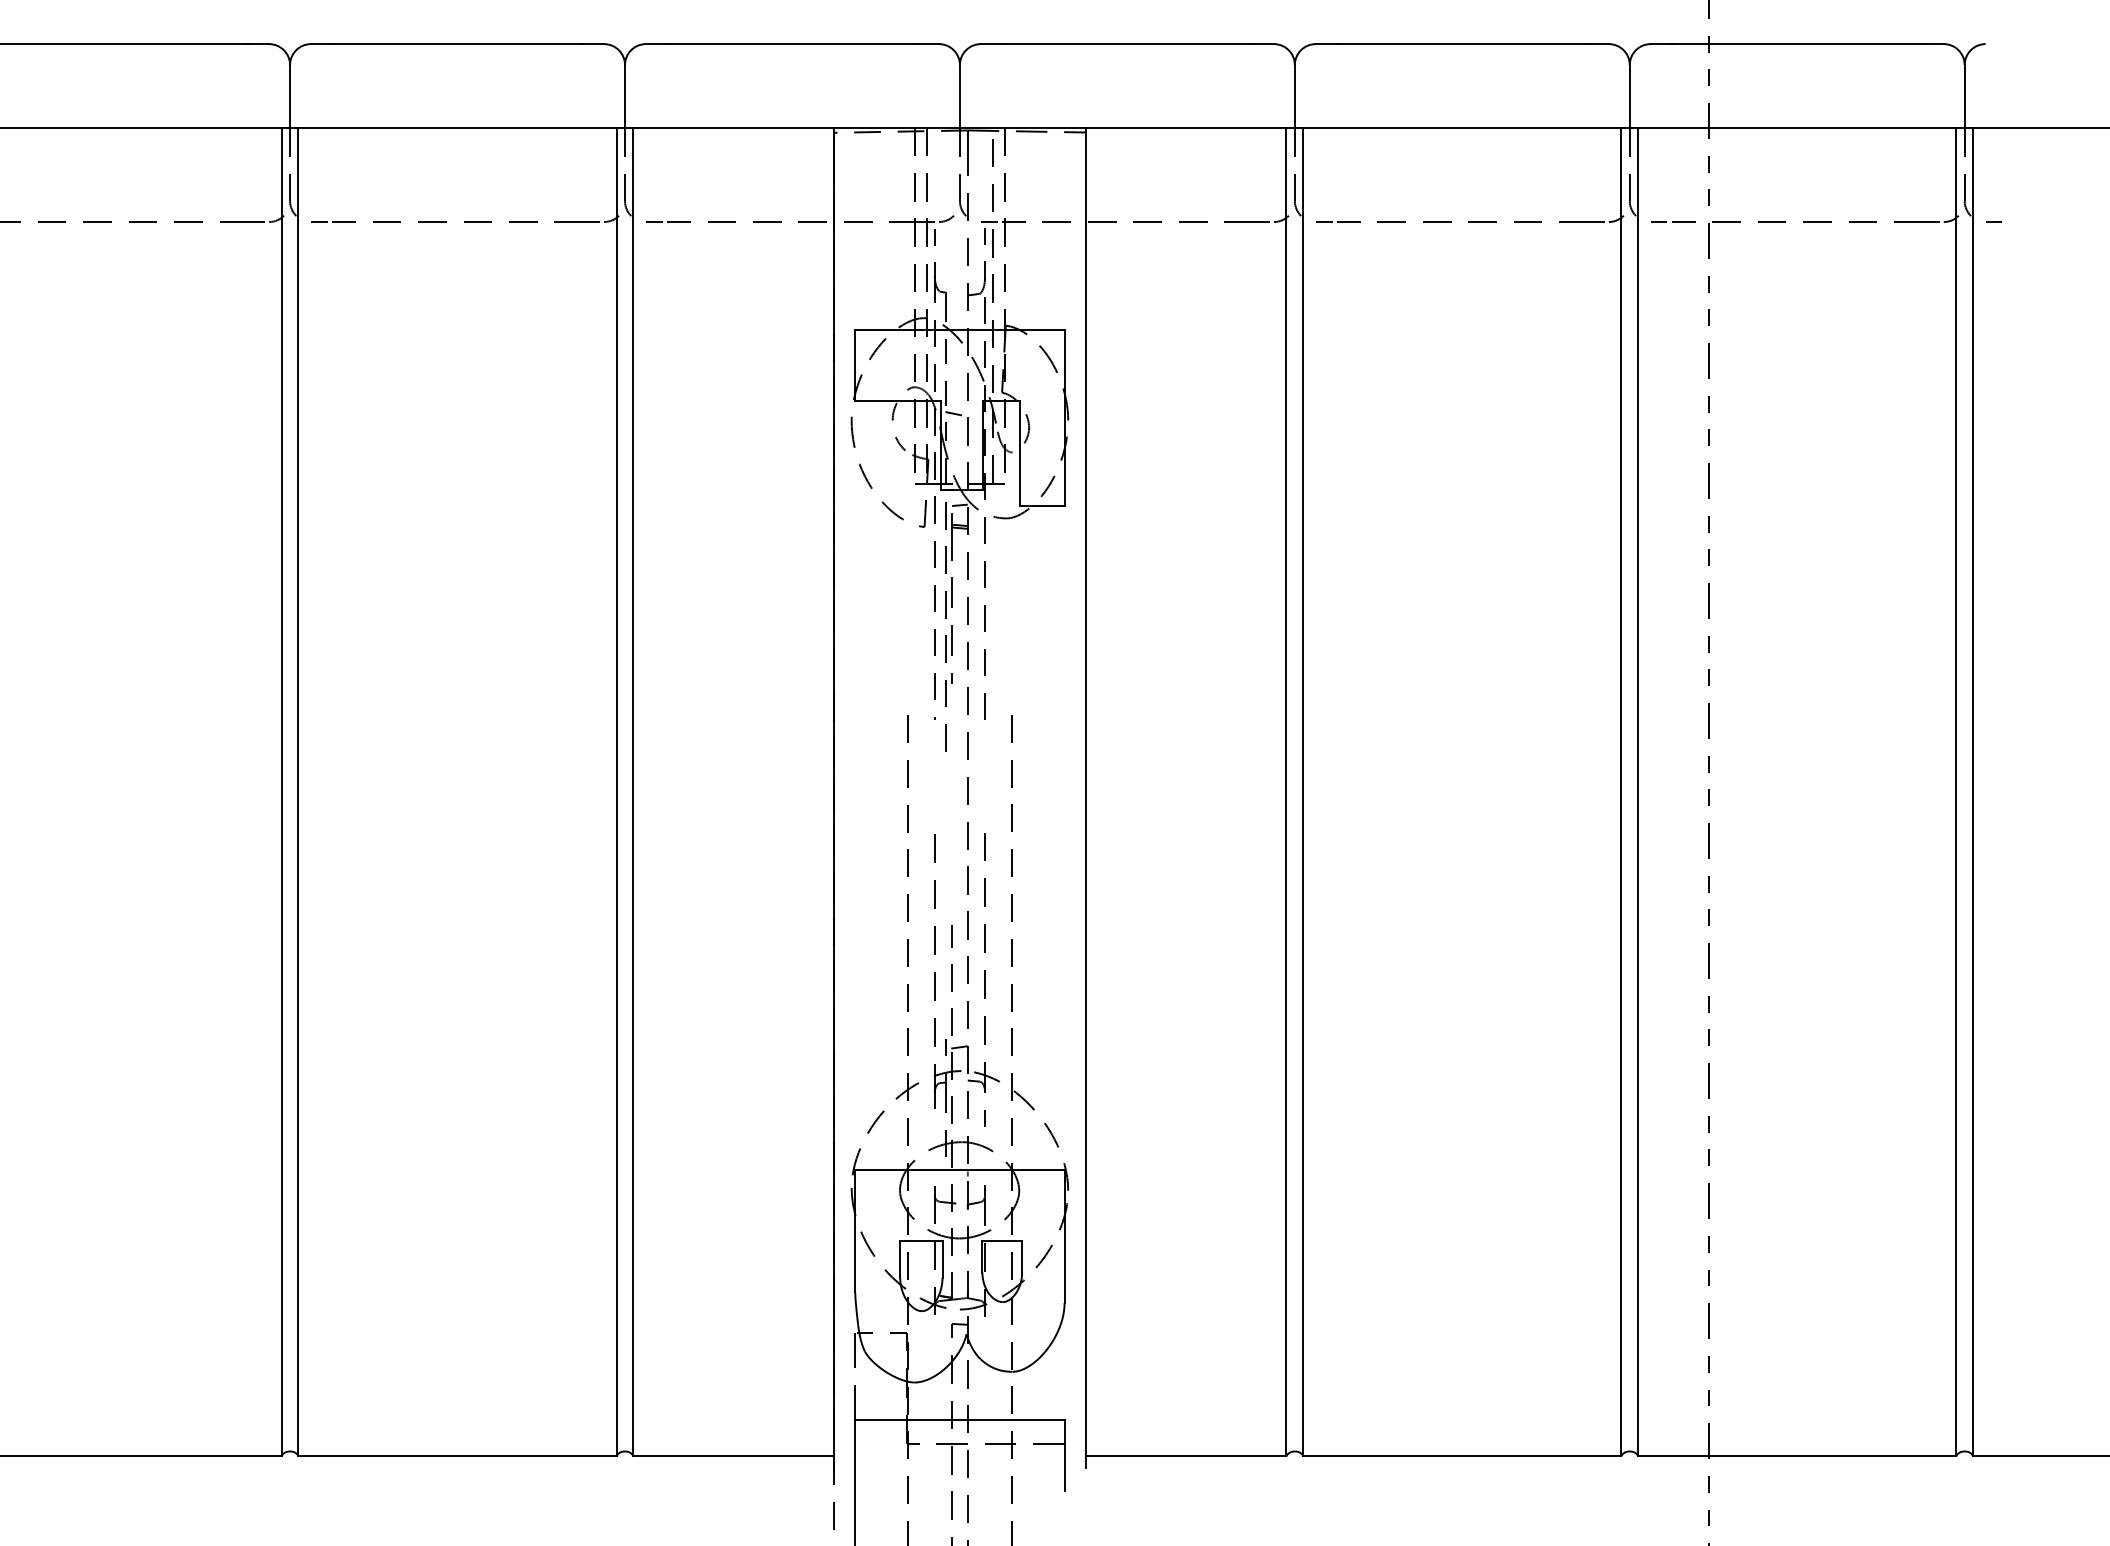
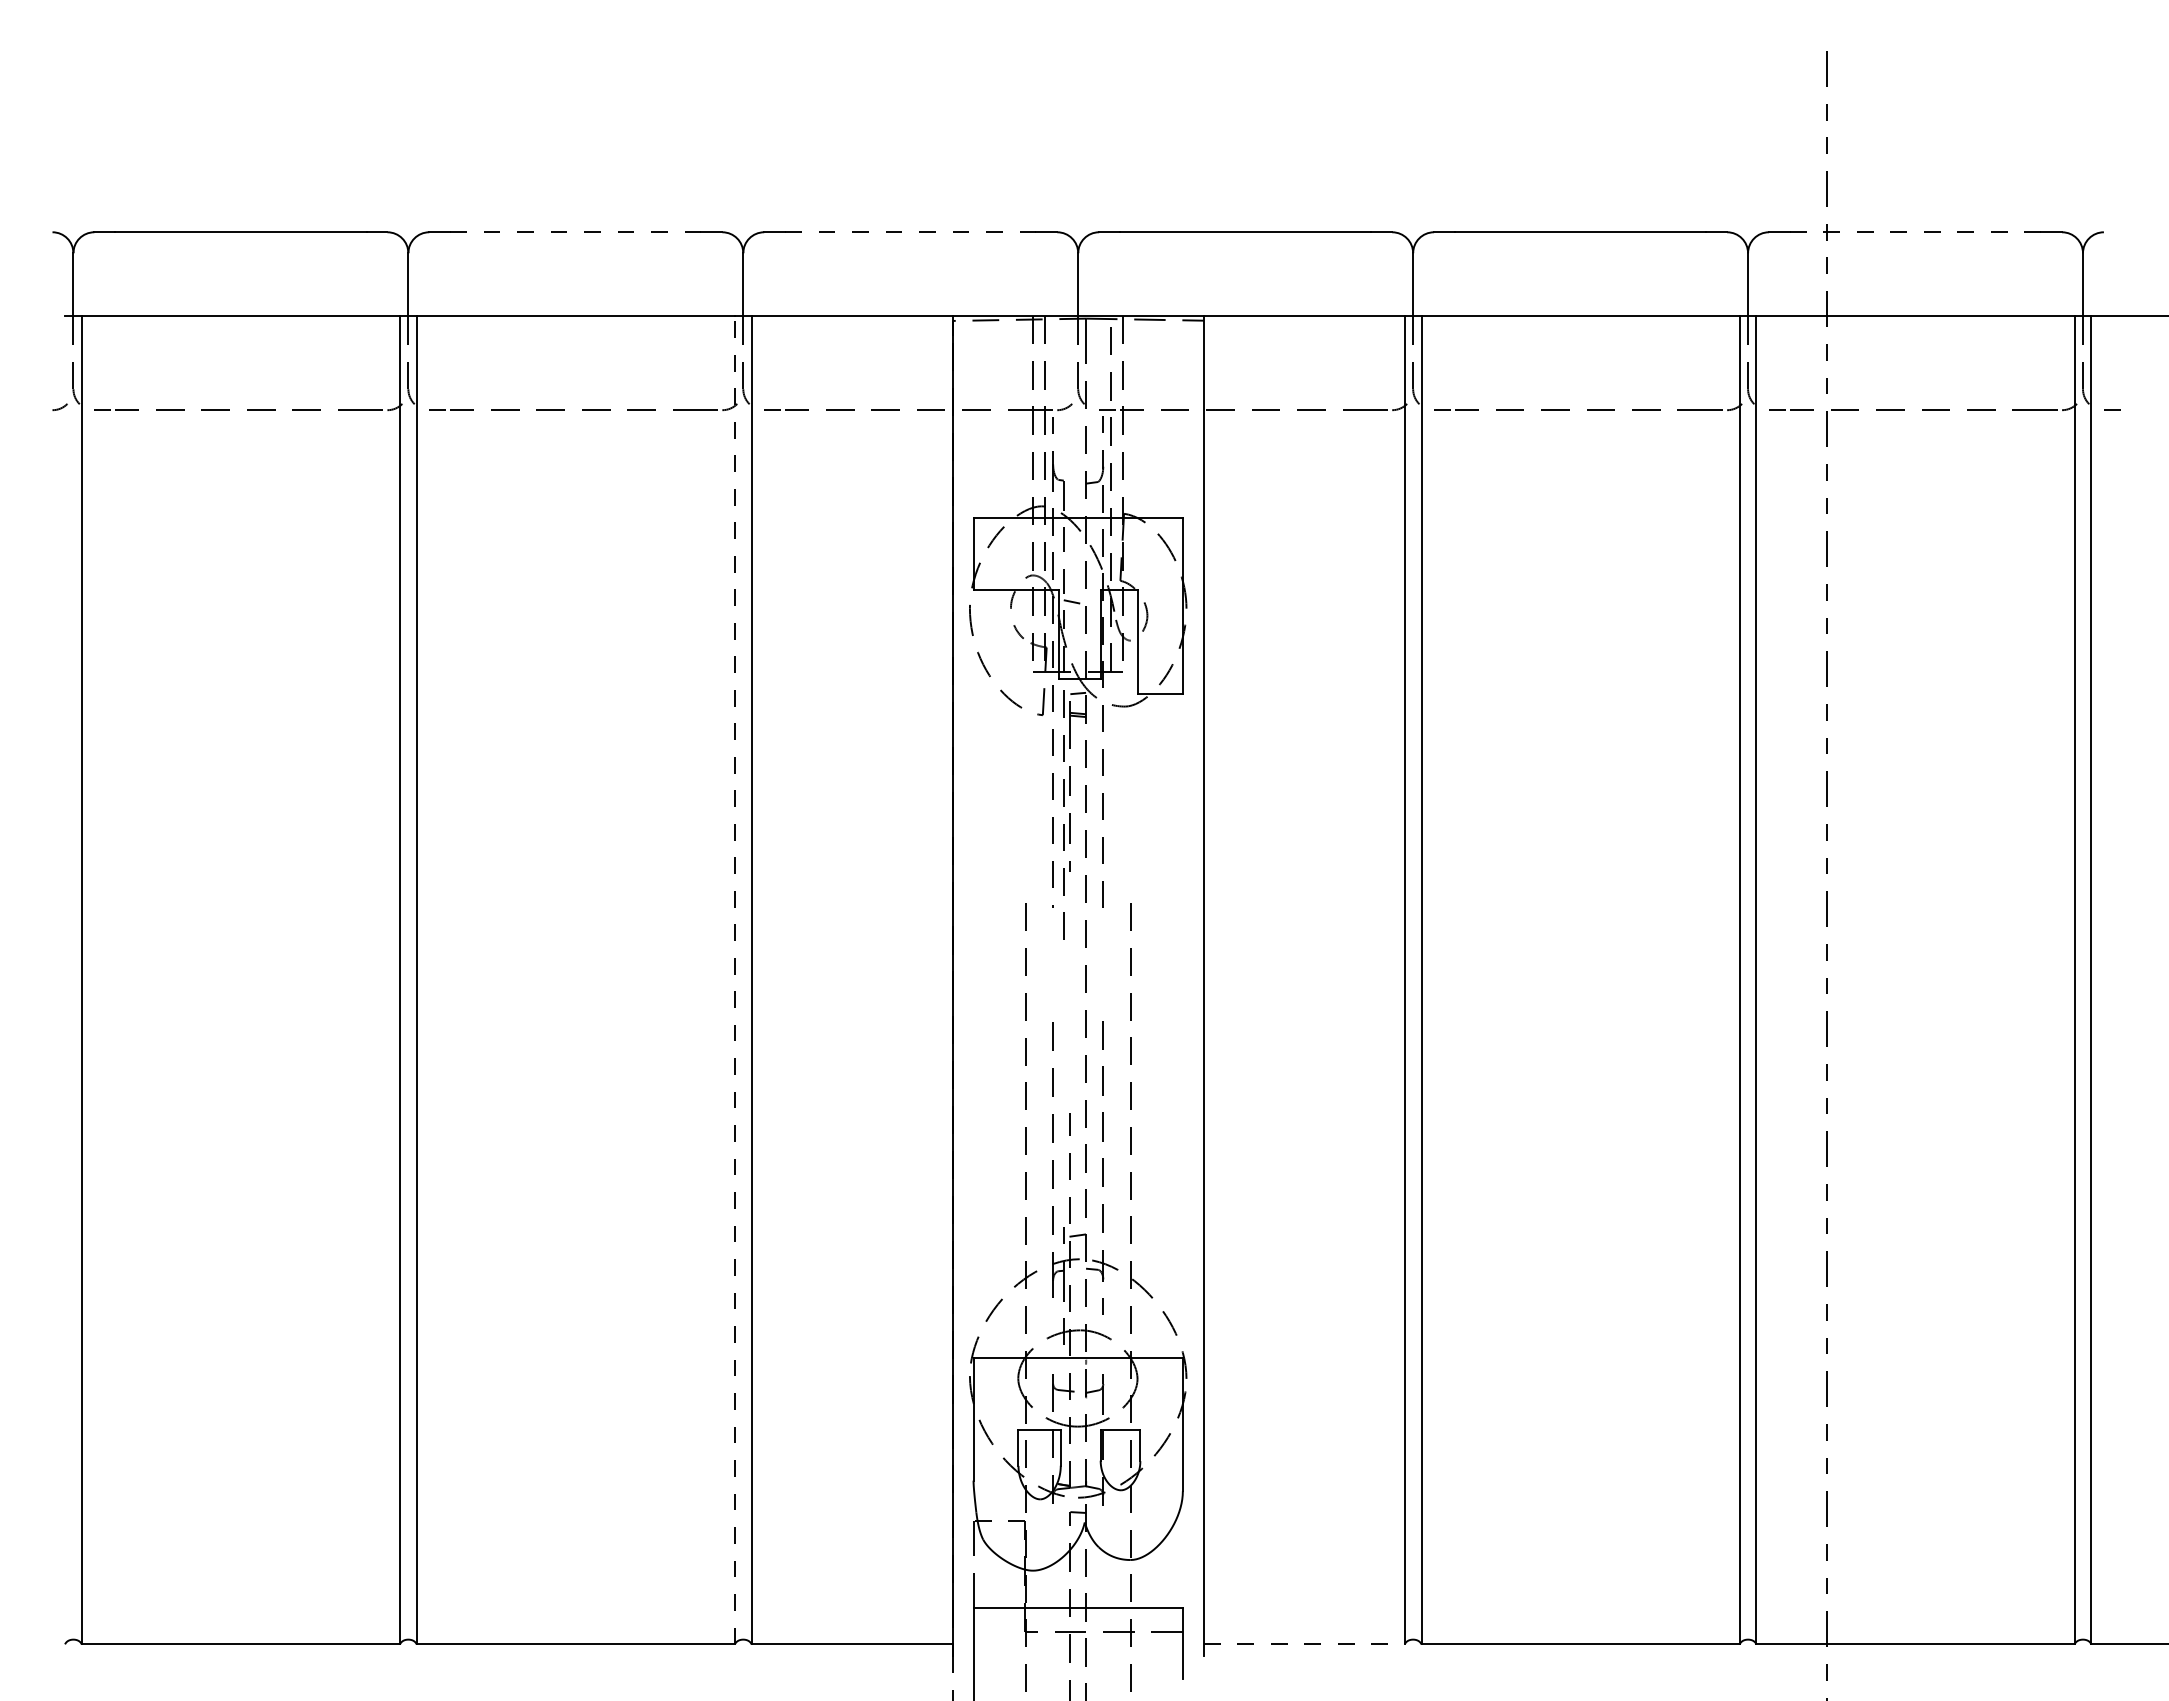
line: (457, 44) -> (575, 232), solid -> dashed
line: (792, 44) -> (910, 232), solid -> dashed
line: (1797, 44) -> (1915, 232), solid -> dashed
line: (616, 791) -> (734, 979), solid -> dashed
line: (1186, 1456) -> (1304, 1644), solid -> dashed

